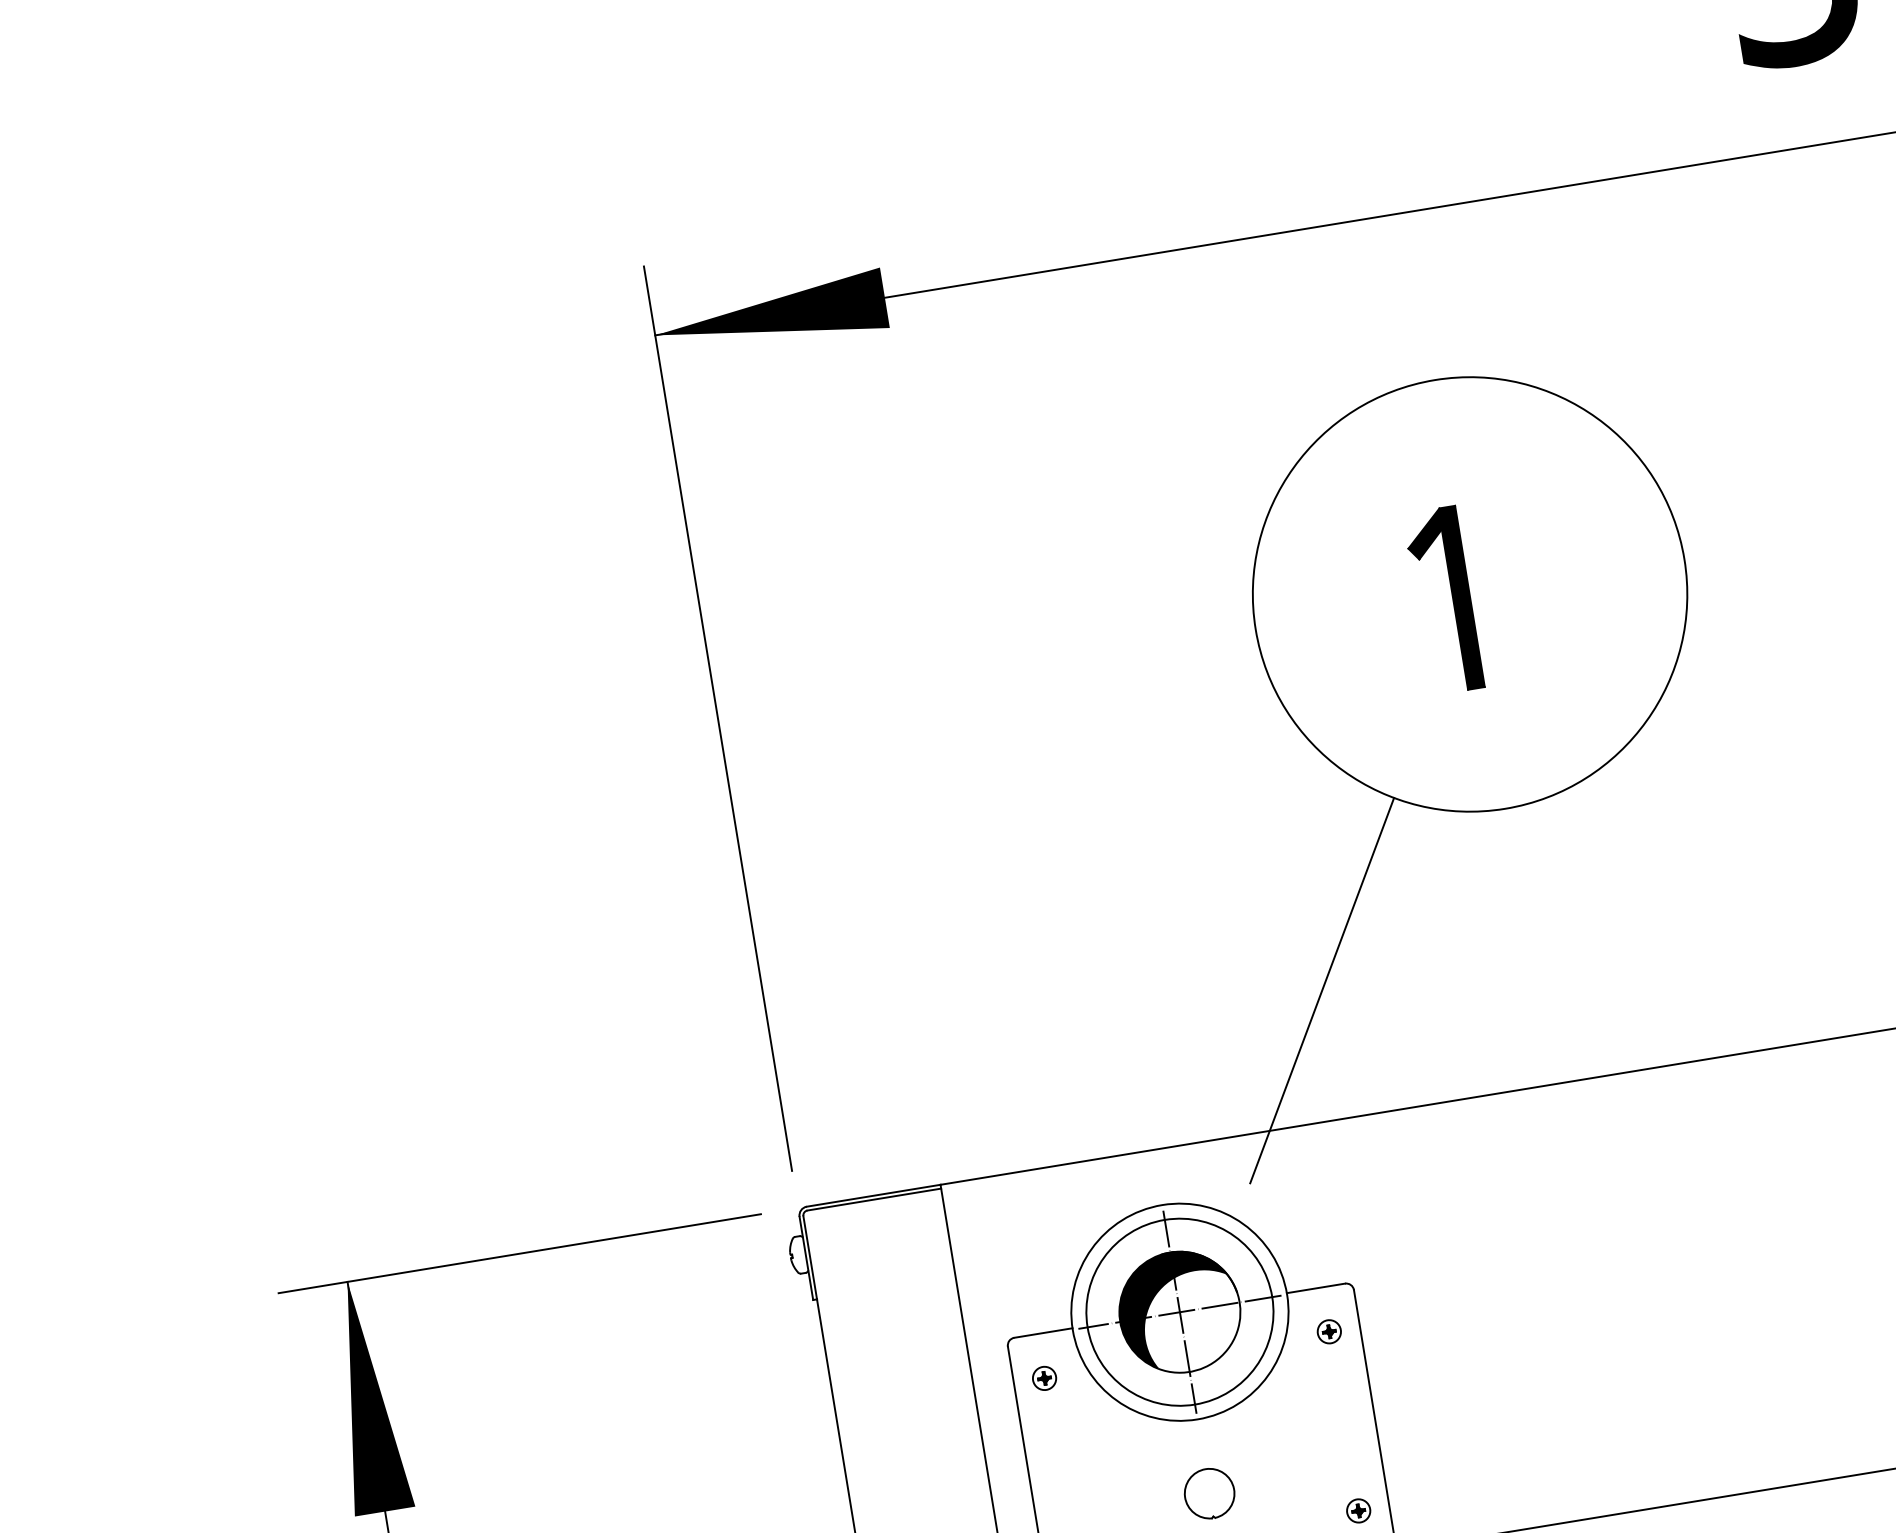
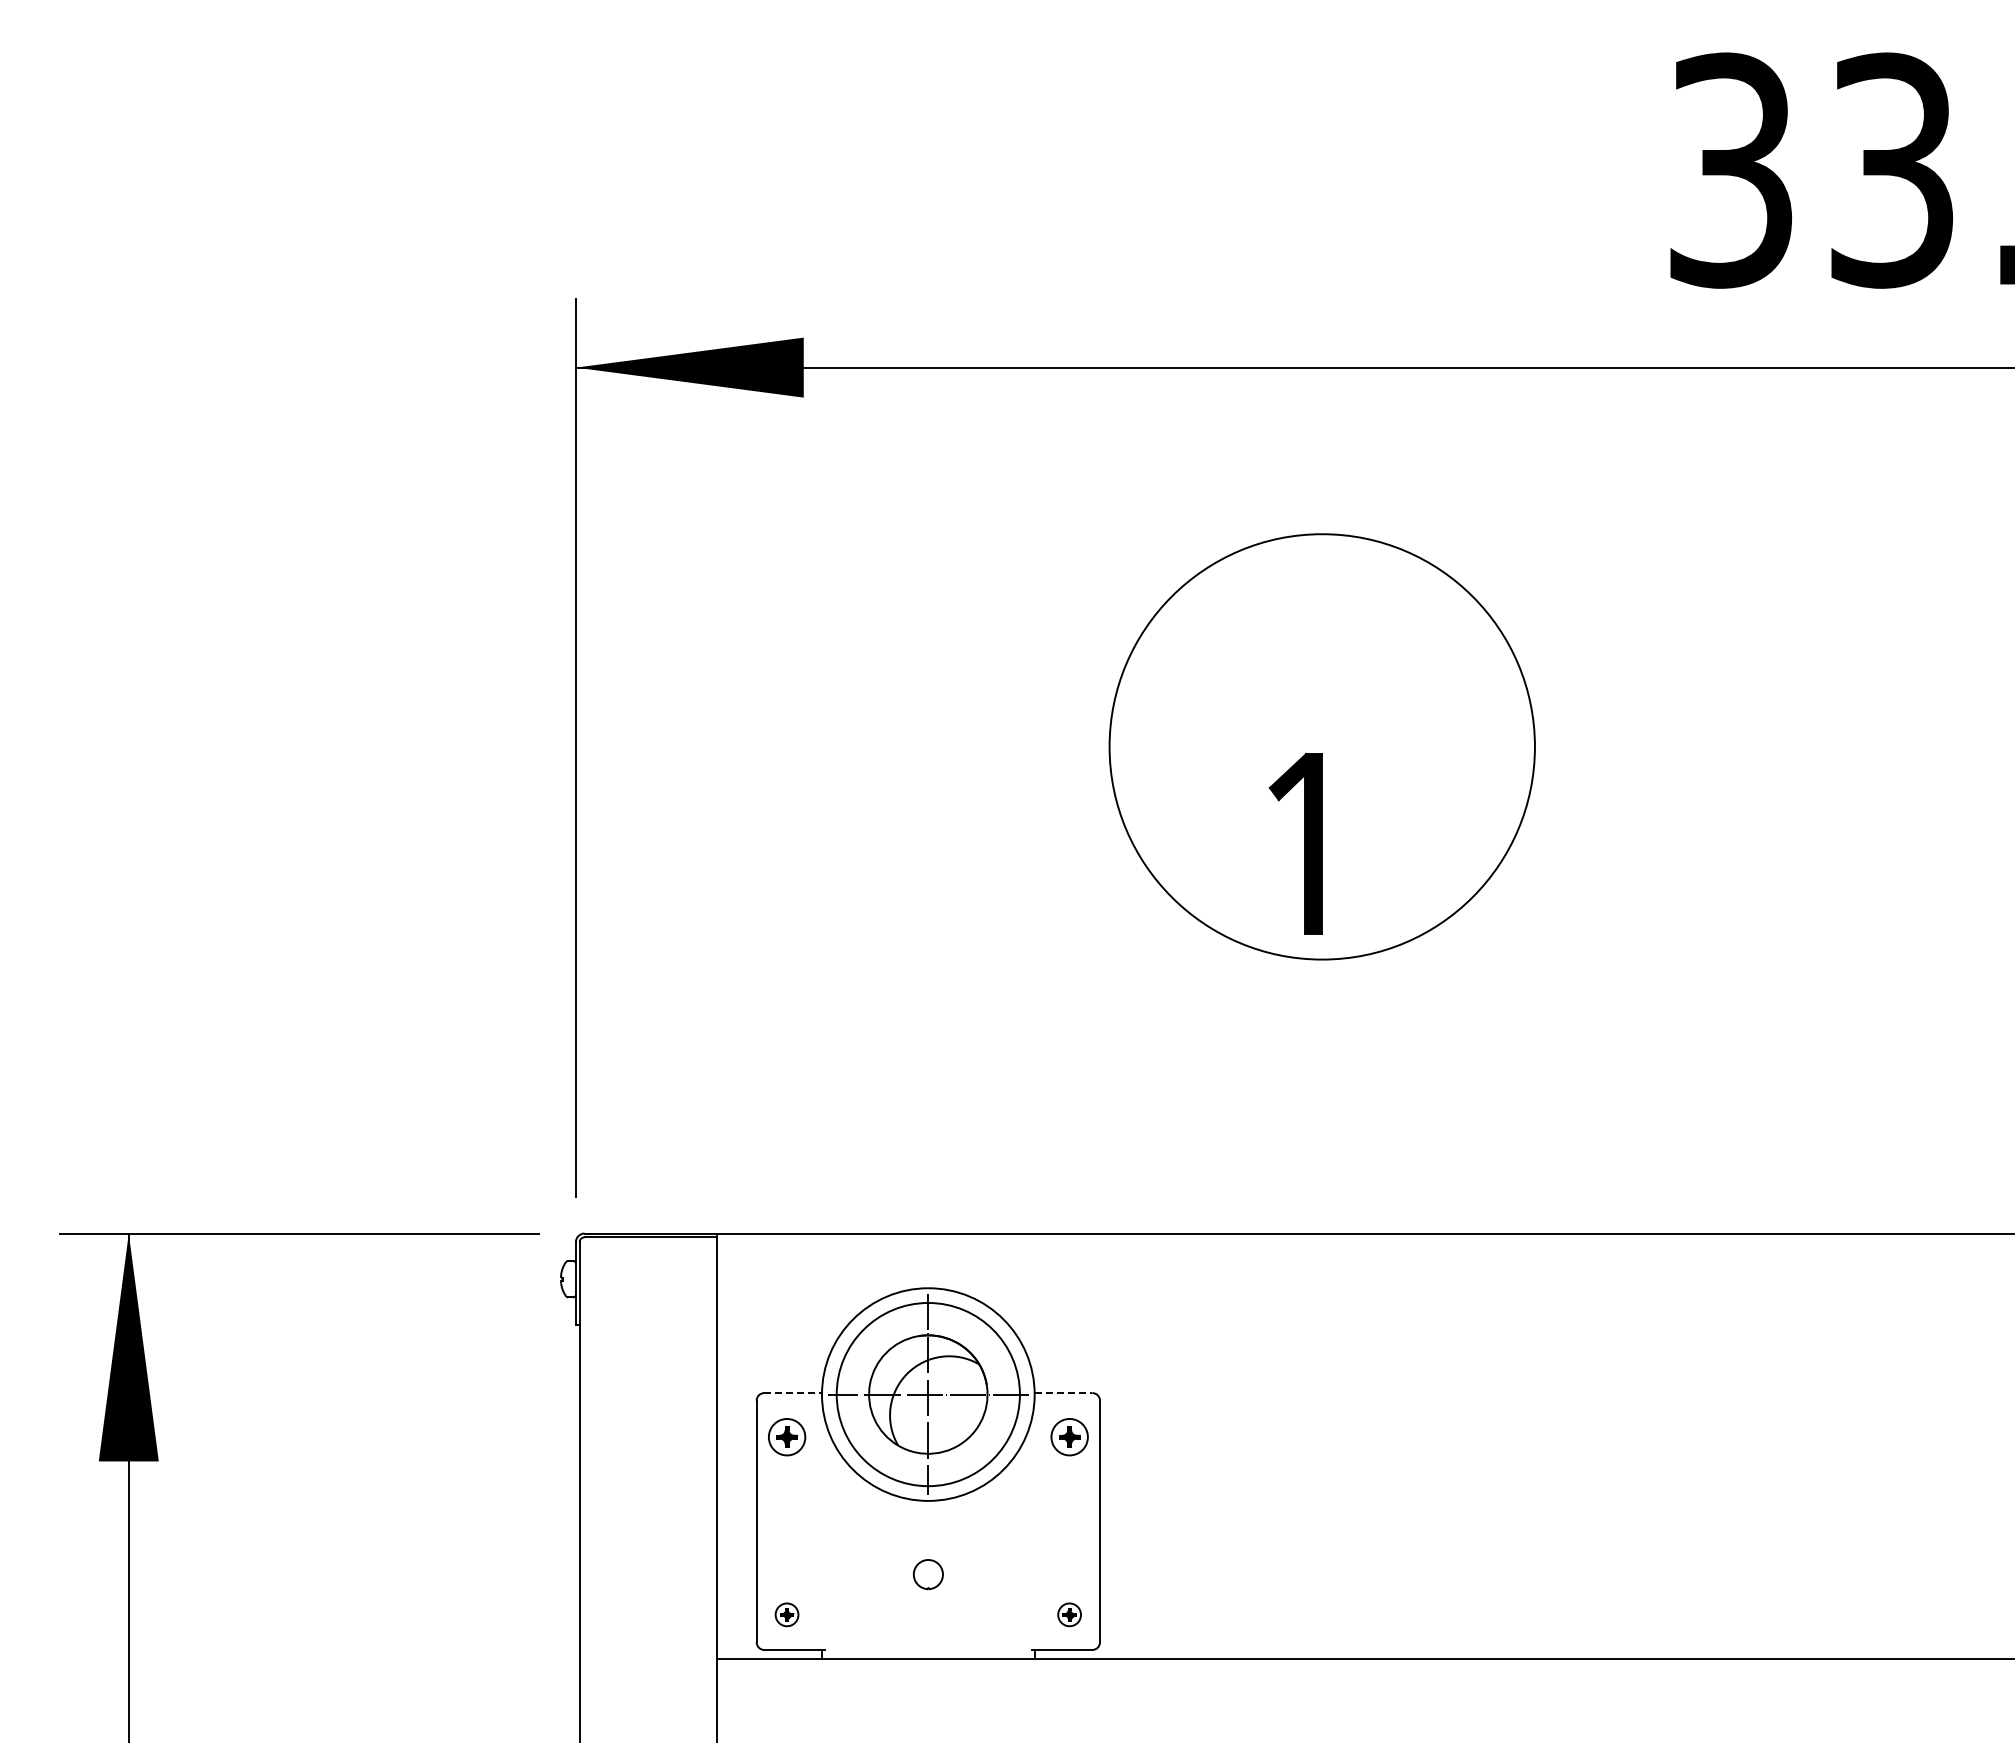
part: (1452, 598) -> (1304, 843), moved
line: (1322, 990) -> (1116, 1106), removed
line: (1315, 1288) -> (1063, 1393), solid -> dashed
hatch: (1175, 1308) -> (924, 1390), removed
part: (1329, 1331) -> (1069, 1436), size x1.6
line: (1043, 1333) -> (793, 1393), solid -> dashed
part: (1043, 1377) -> (786, 1436), size x1.6
part: (1209, 1493) -> (928, 1574), size x0.6

